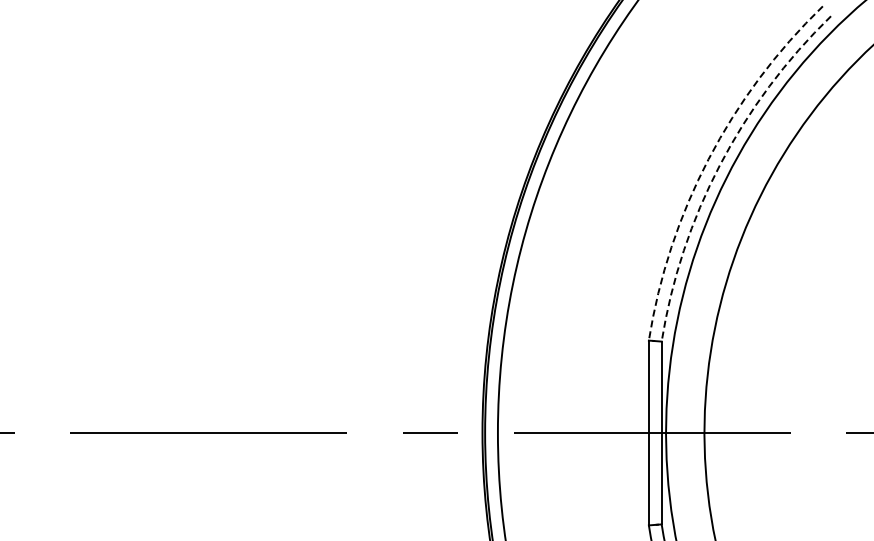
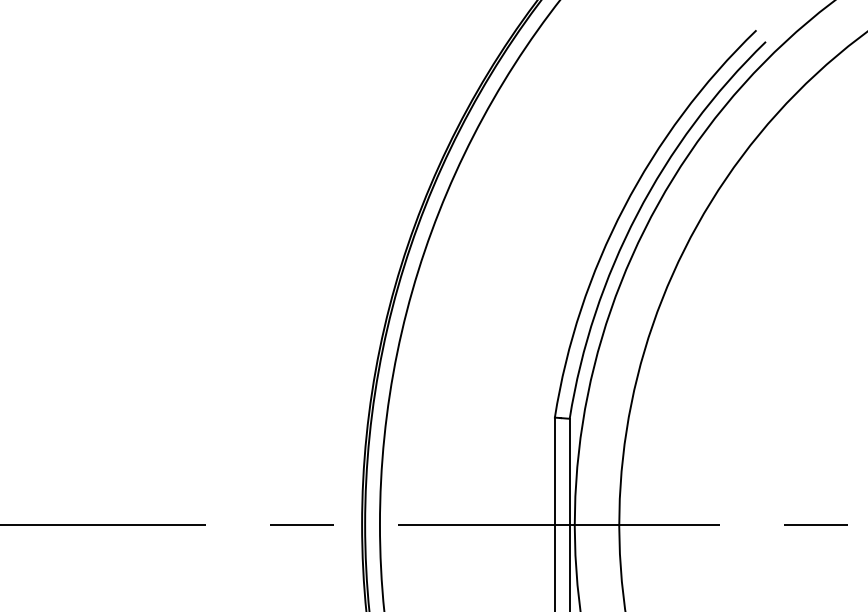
arc: (708, 159) -> (623, 207), dashed -> solid
arc: (719, 165) -> (636, 214), dashed -> solid

